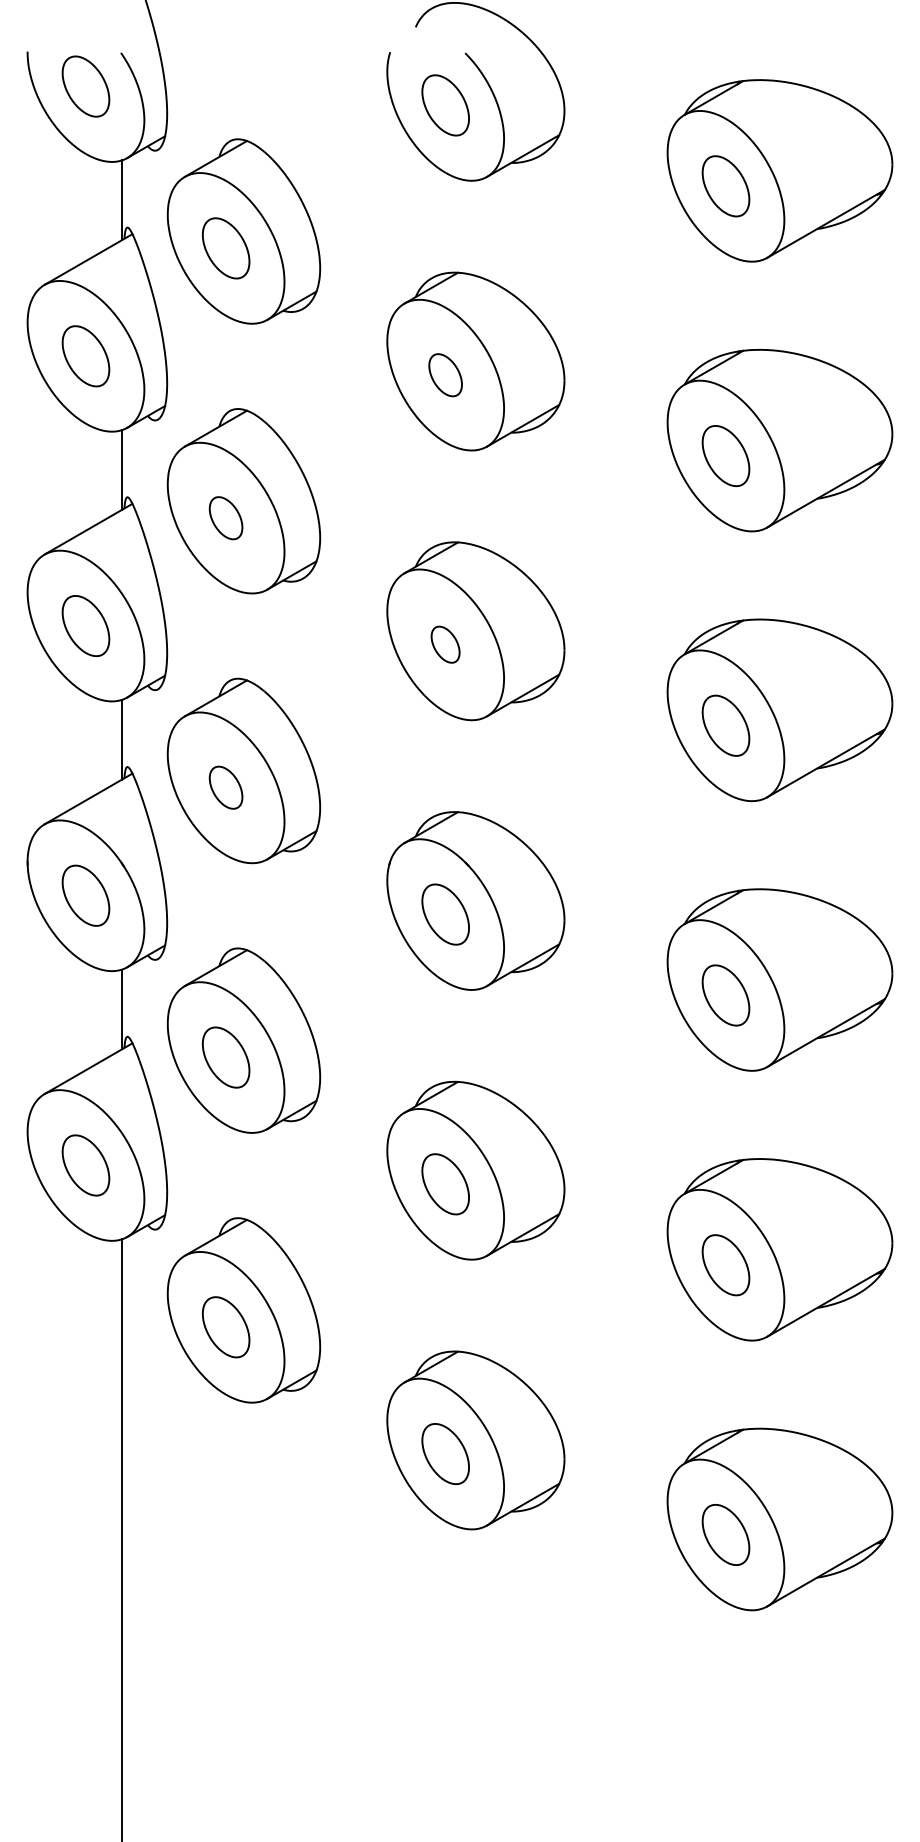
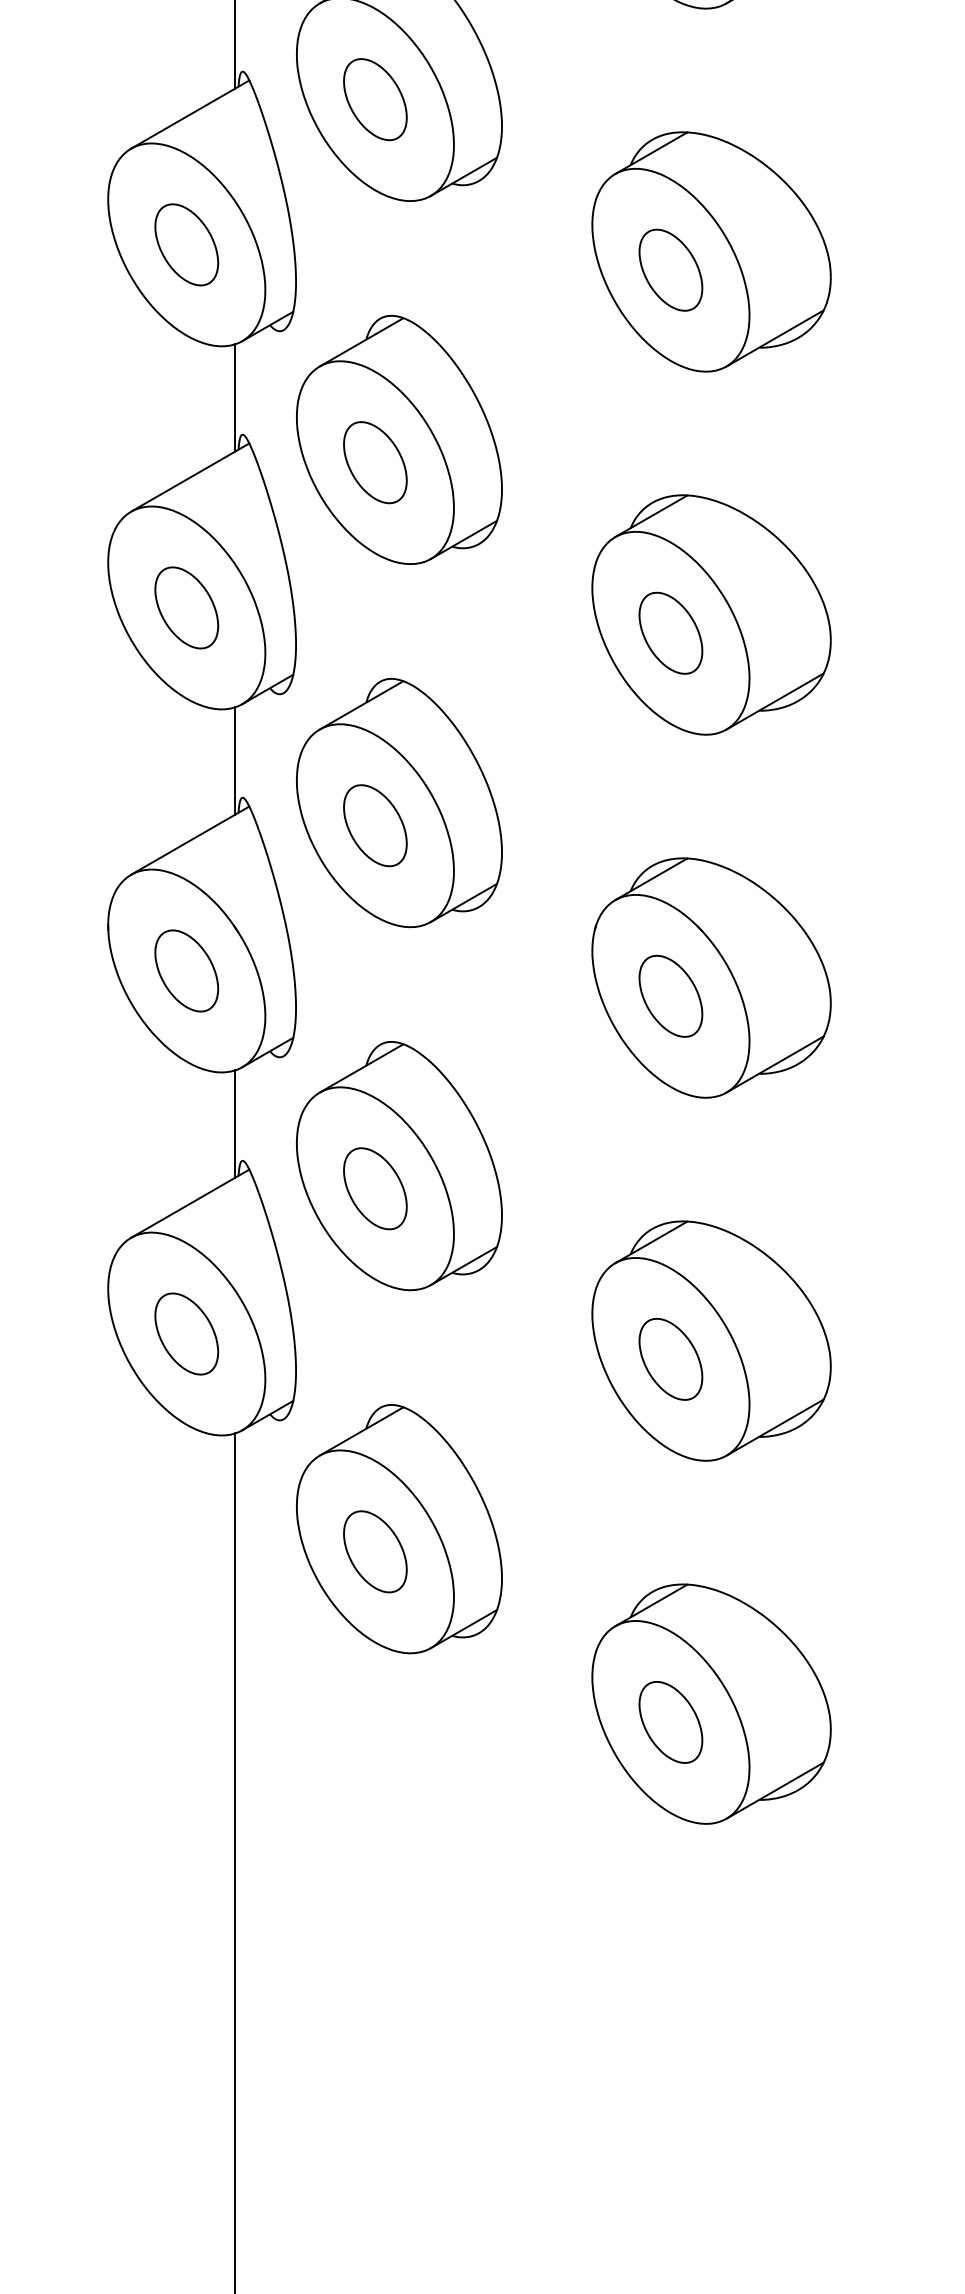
part: (445, 375) -> (670, 270), size x1.43
part: (225, 518) -> (374, 463), size x1.43
part: (445, 644) -> (670, 632), size x1.67
part: (225, 787) -> (374, 825), size x1.43

